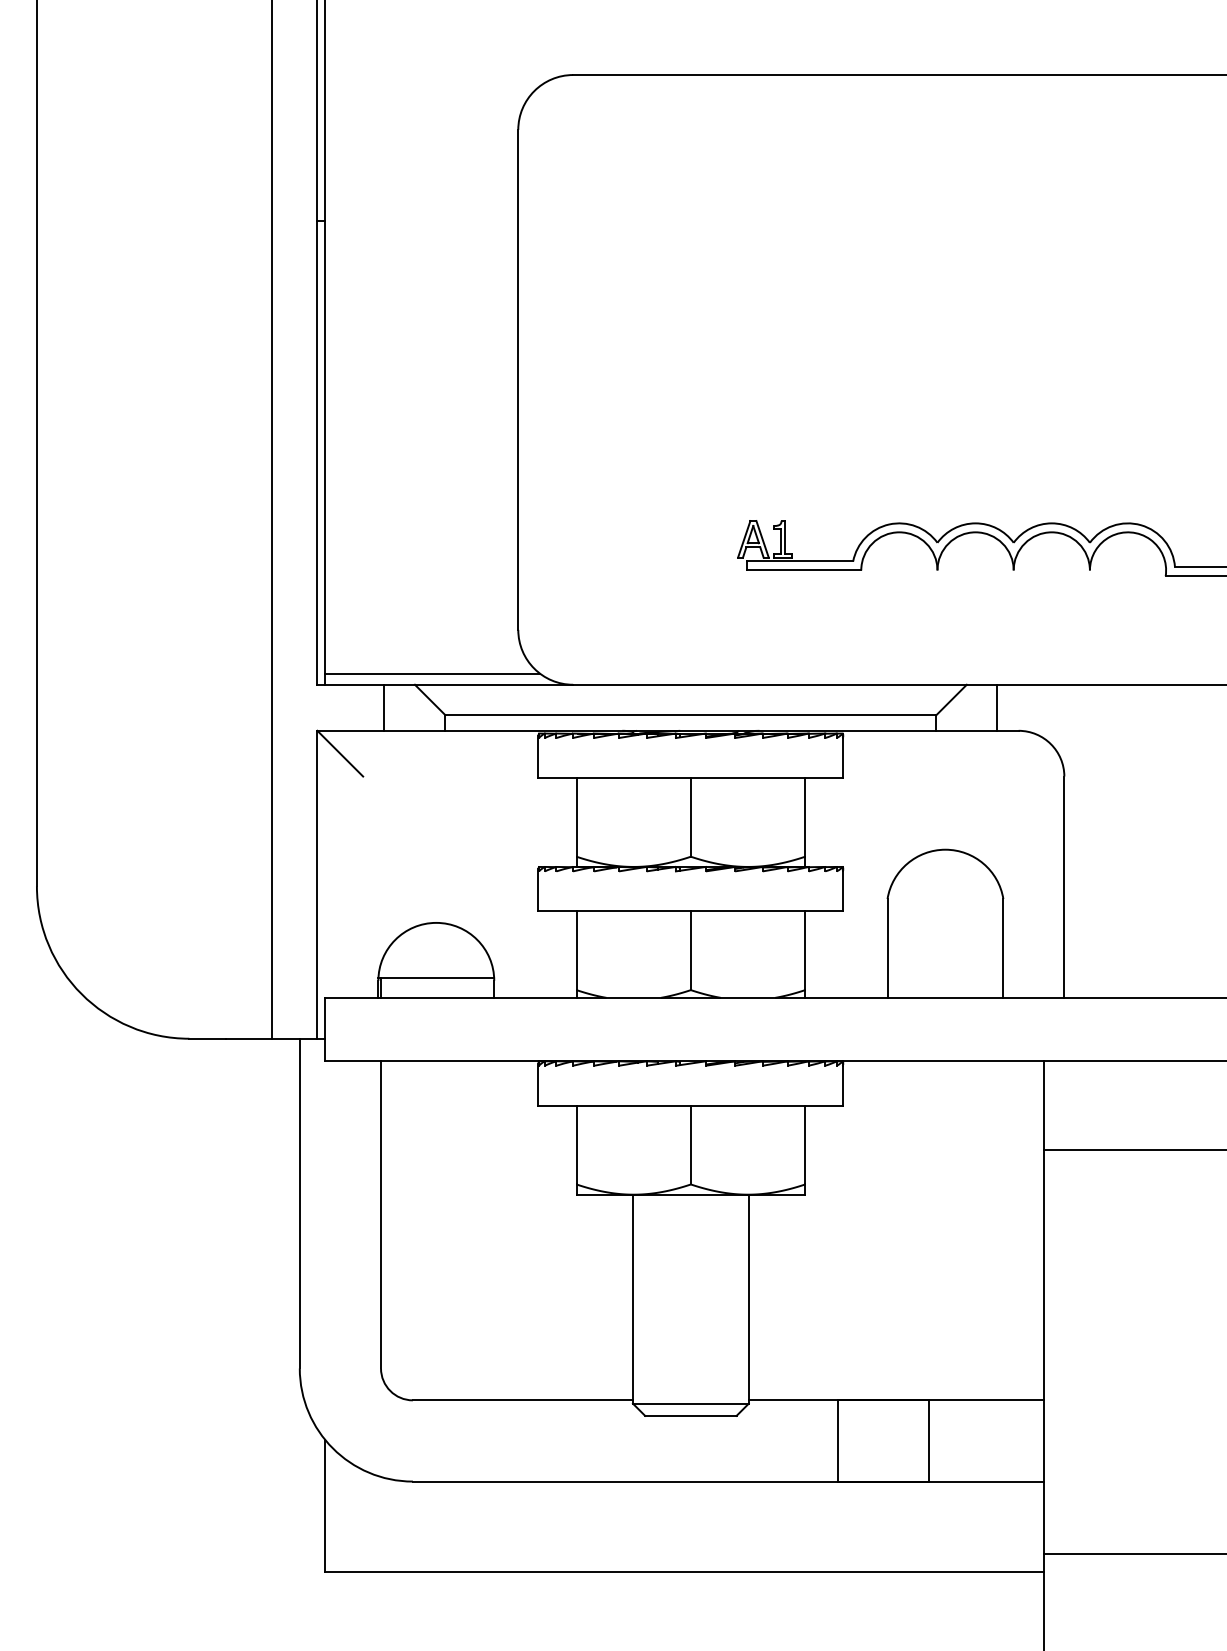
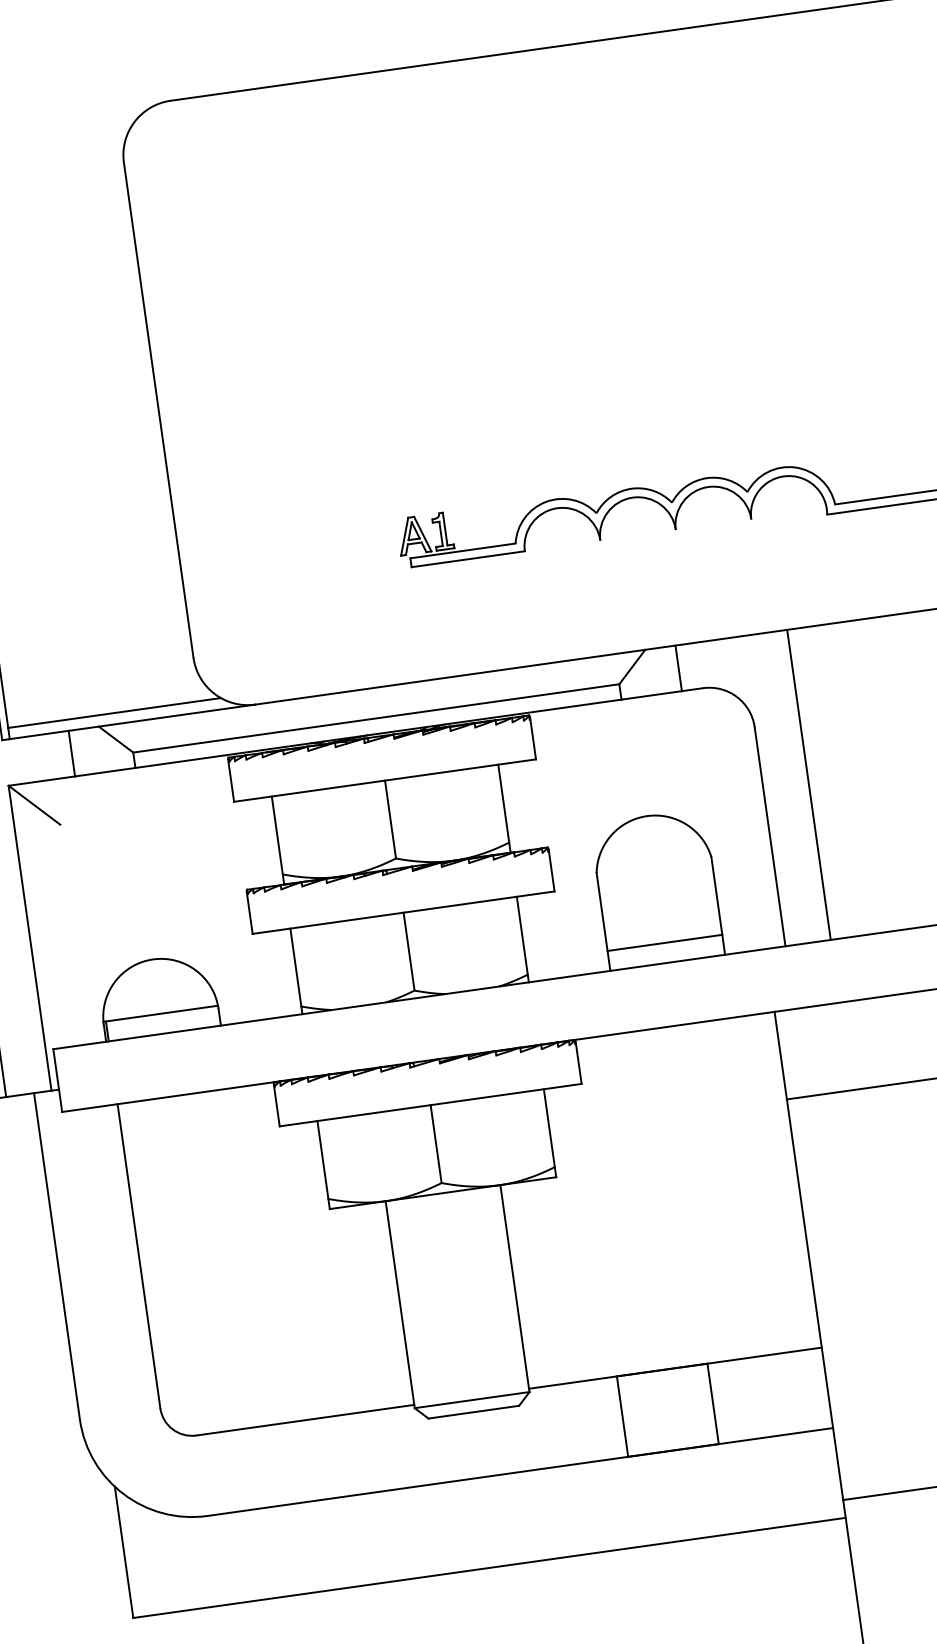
line: (1110, 840) -> (809, 784), added
line: (945, 977) -> (664, 942), added

